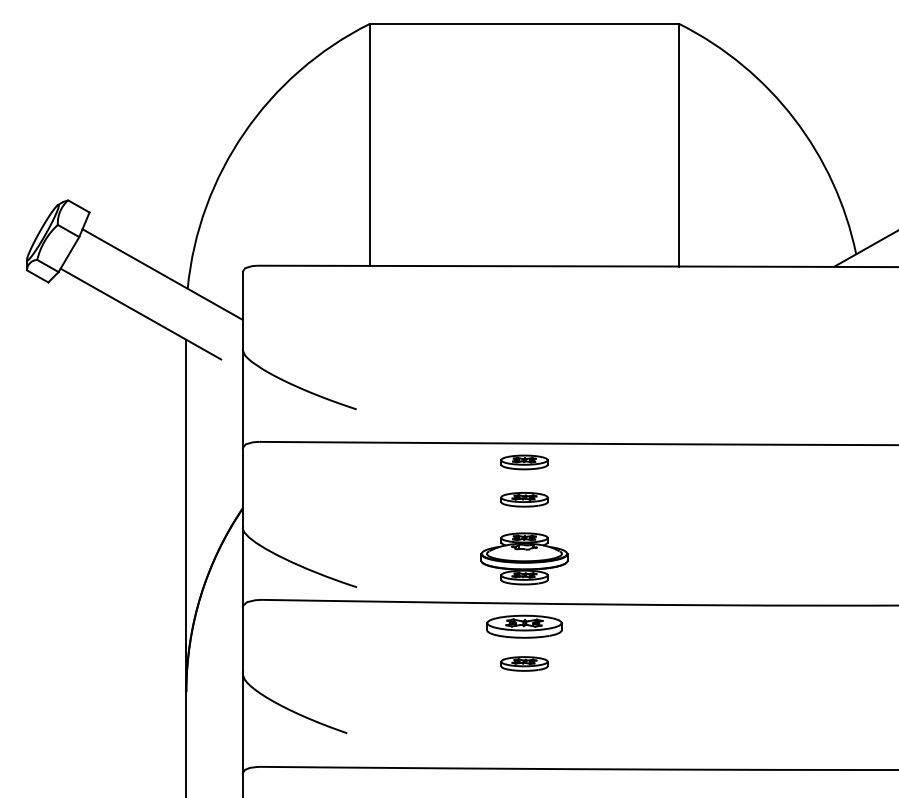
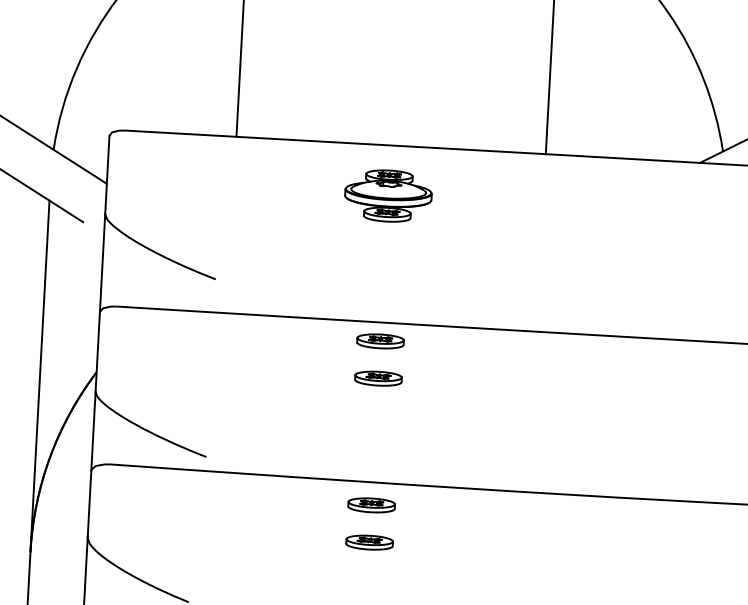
part: (524, 558) -> (388, 195), moved
part: (524, 626) -> (371, 505), size x0.62

